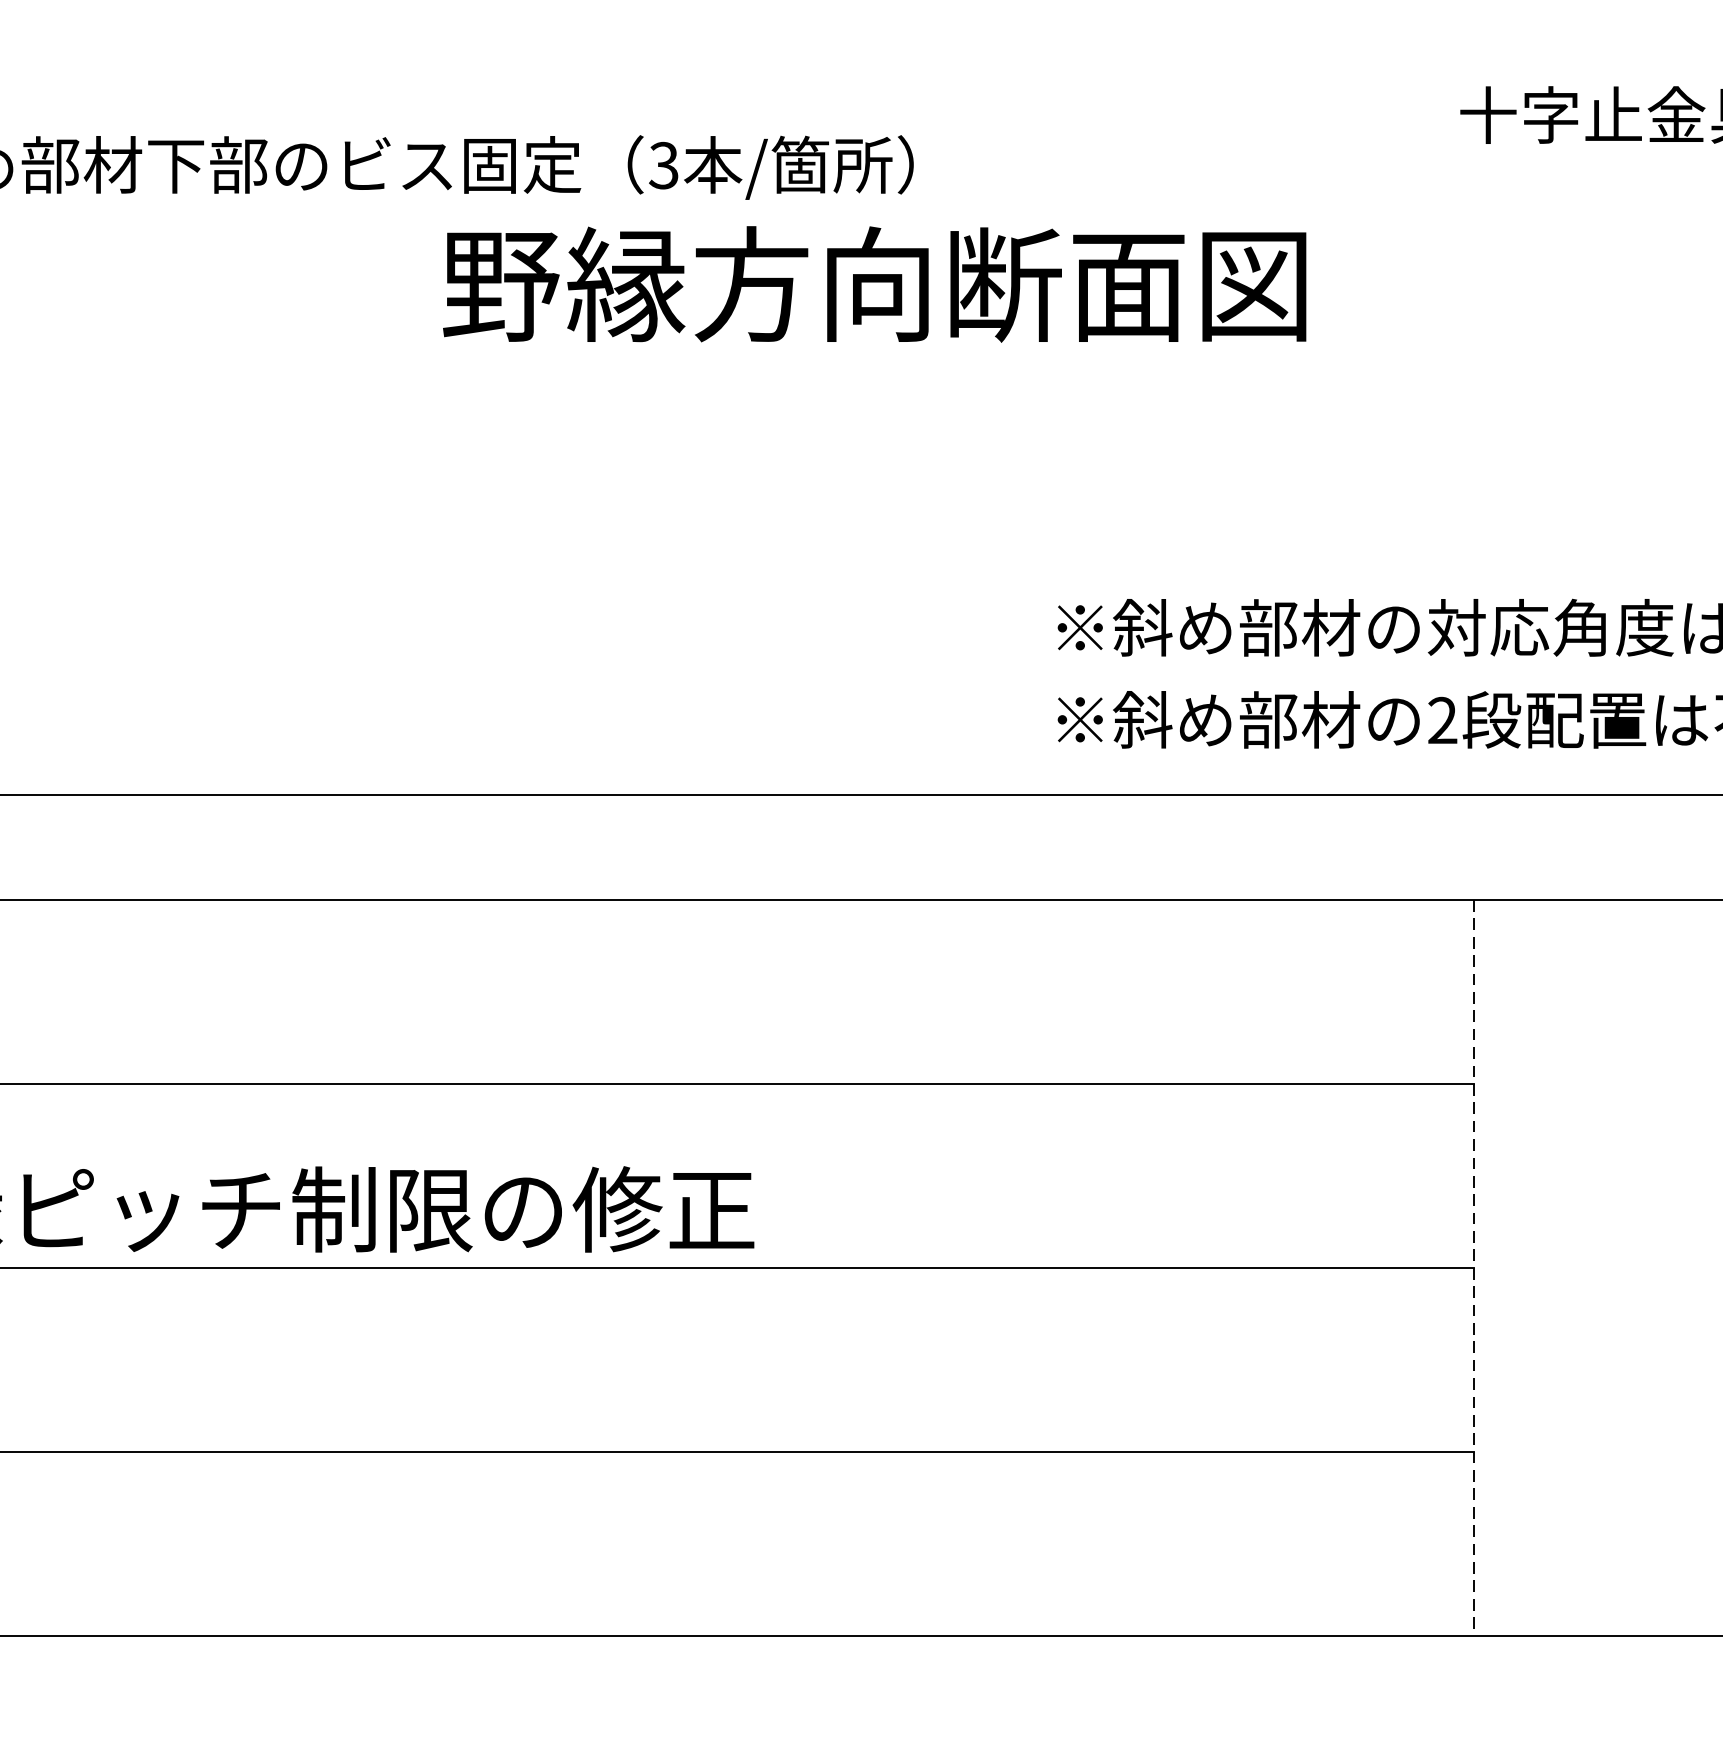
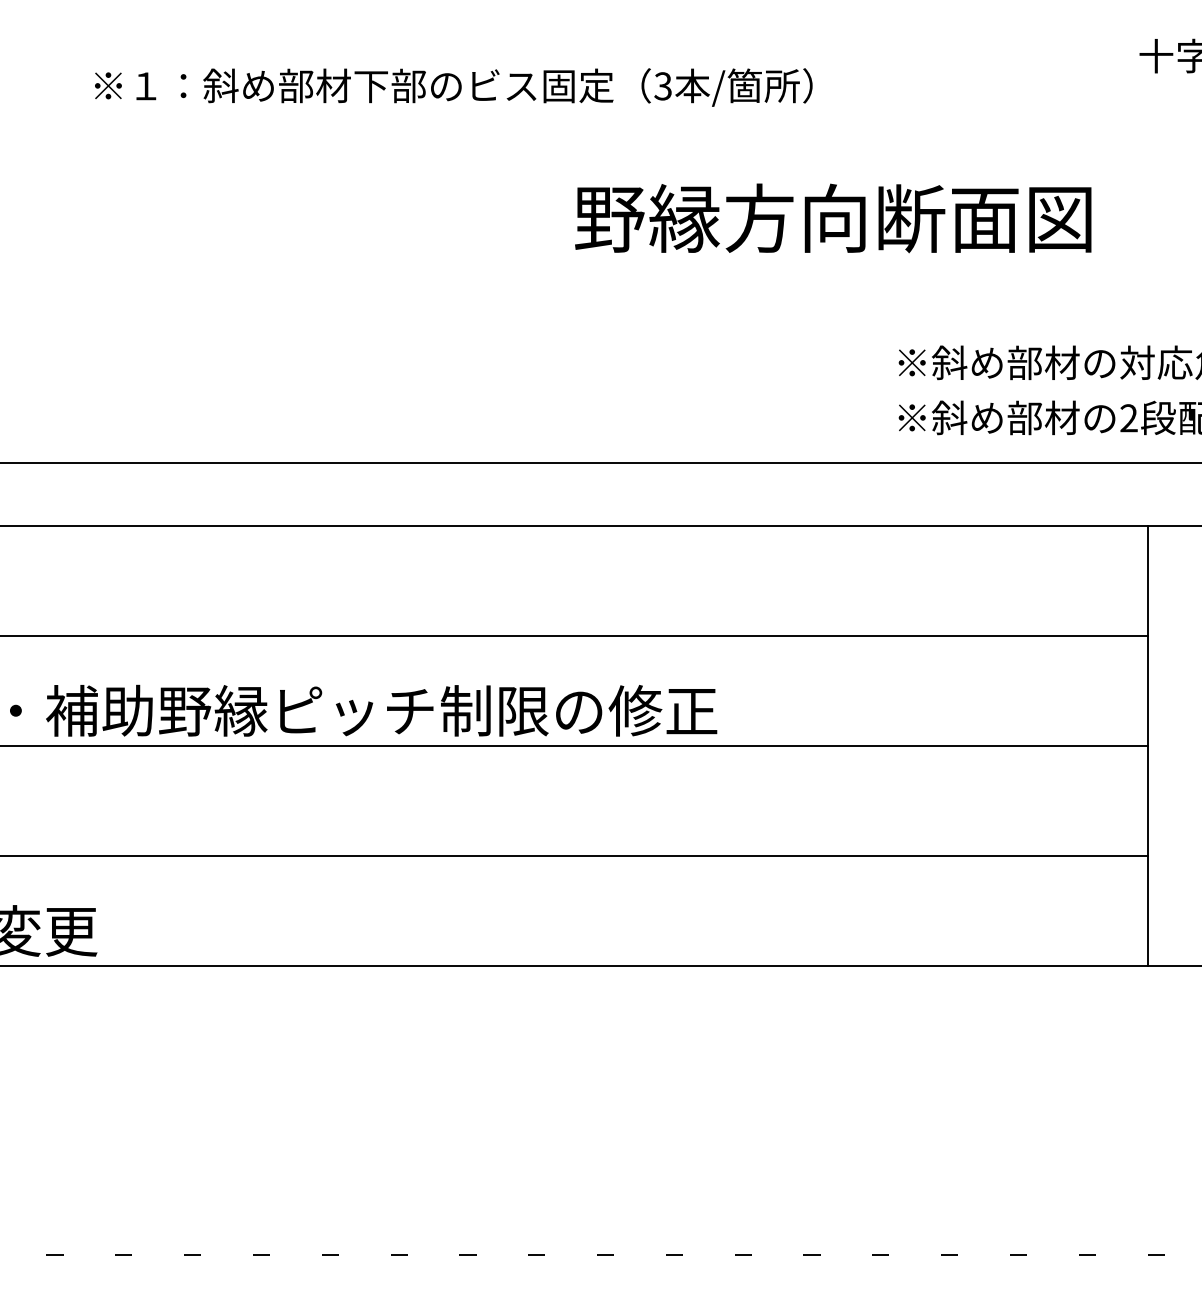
text: (875, 284) -> (833, 218), moved
line: (1473, 1269) -> (1147, 746), dashed -> solid

